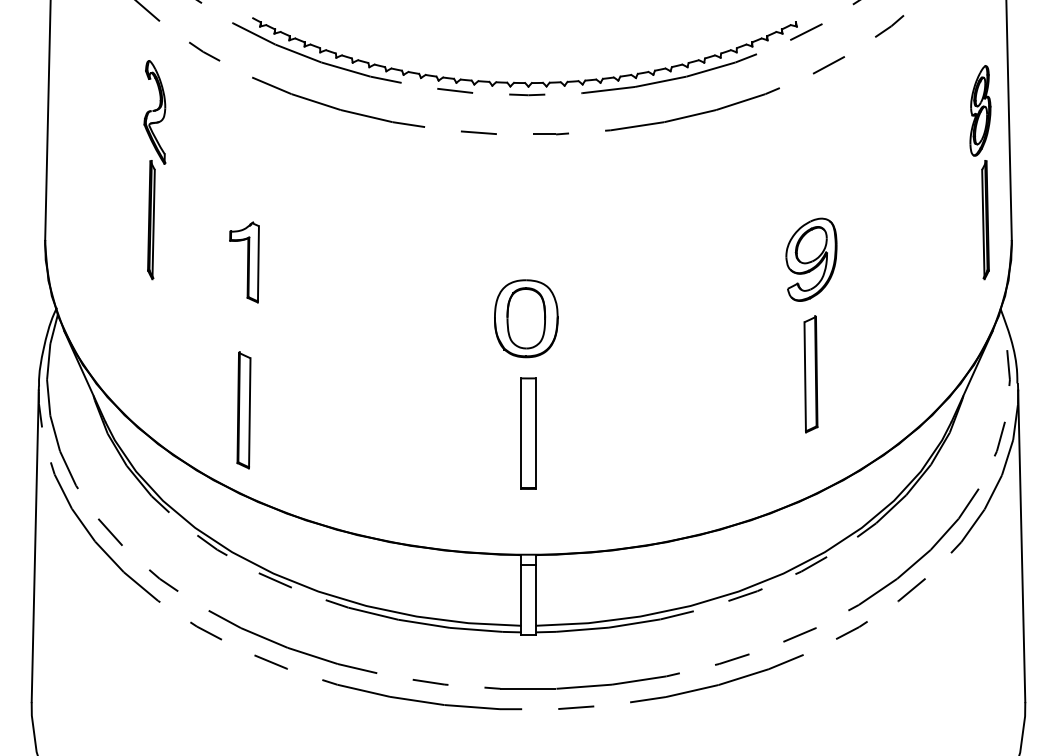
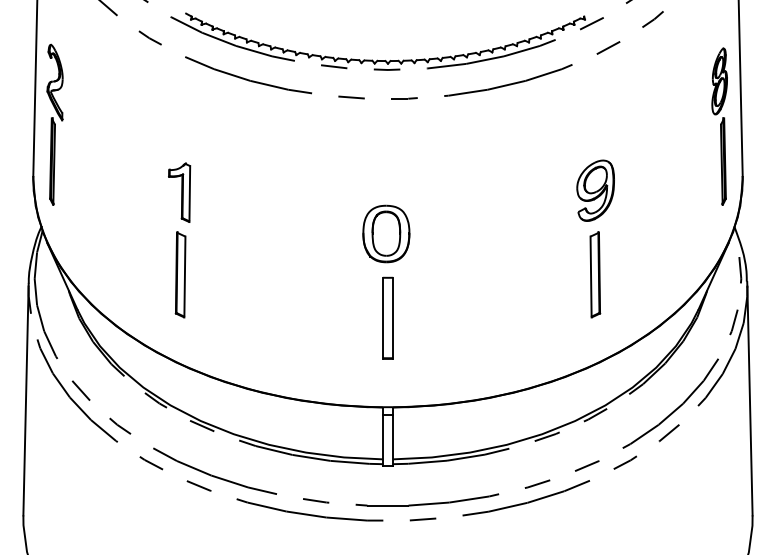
part: (154, 170) -> (54, 125), moved
part: (243, 410) -> (180, 274), moved

